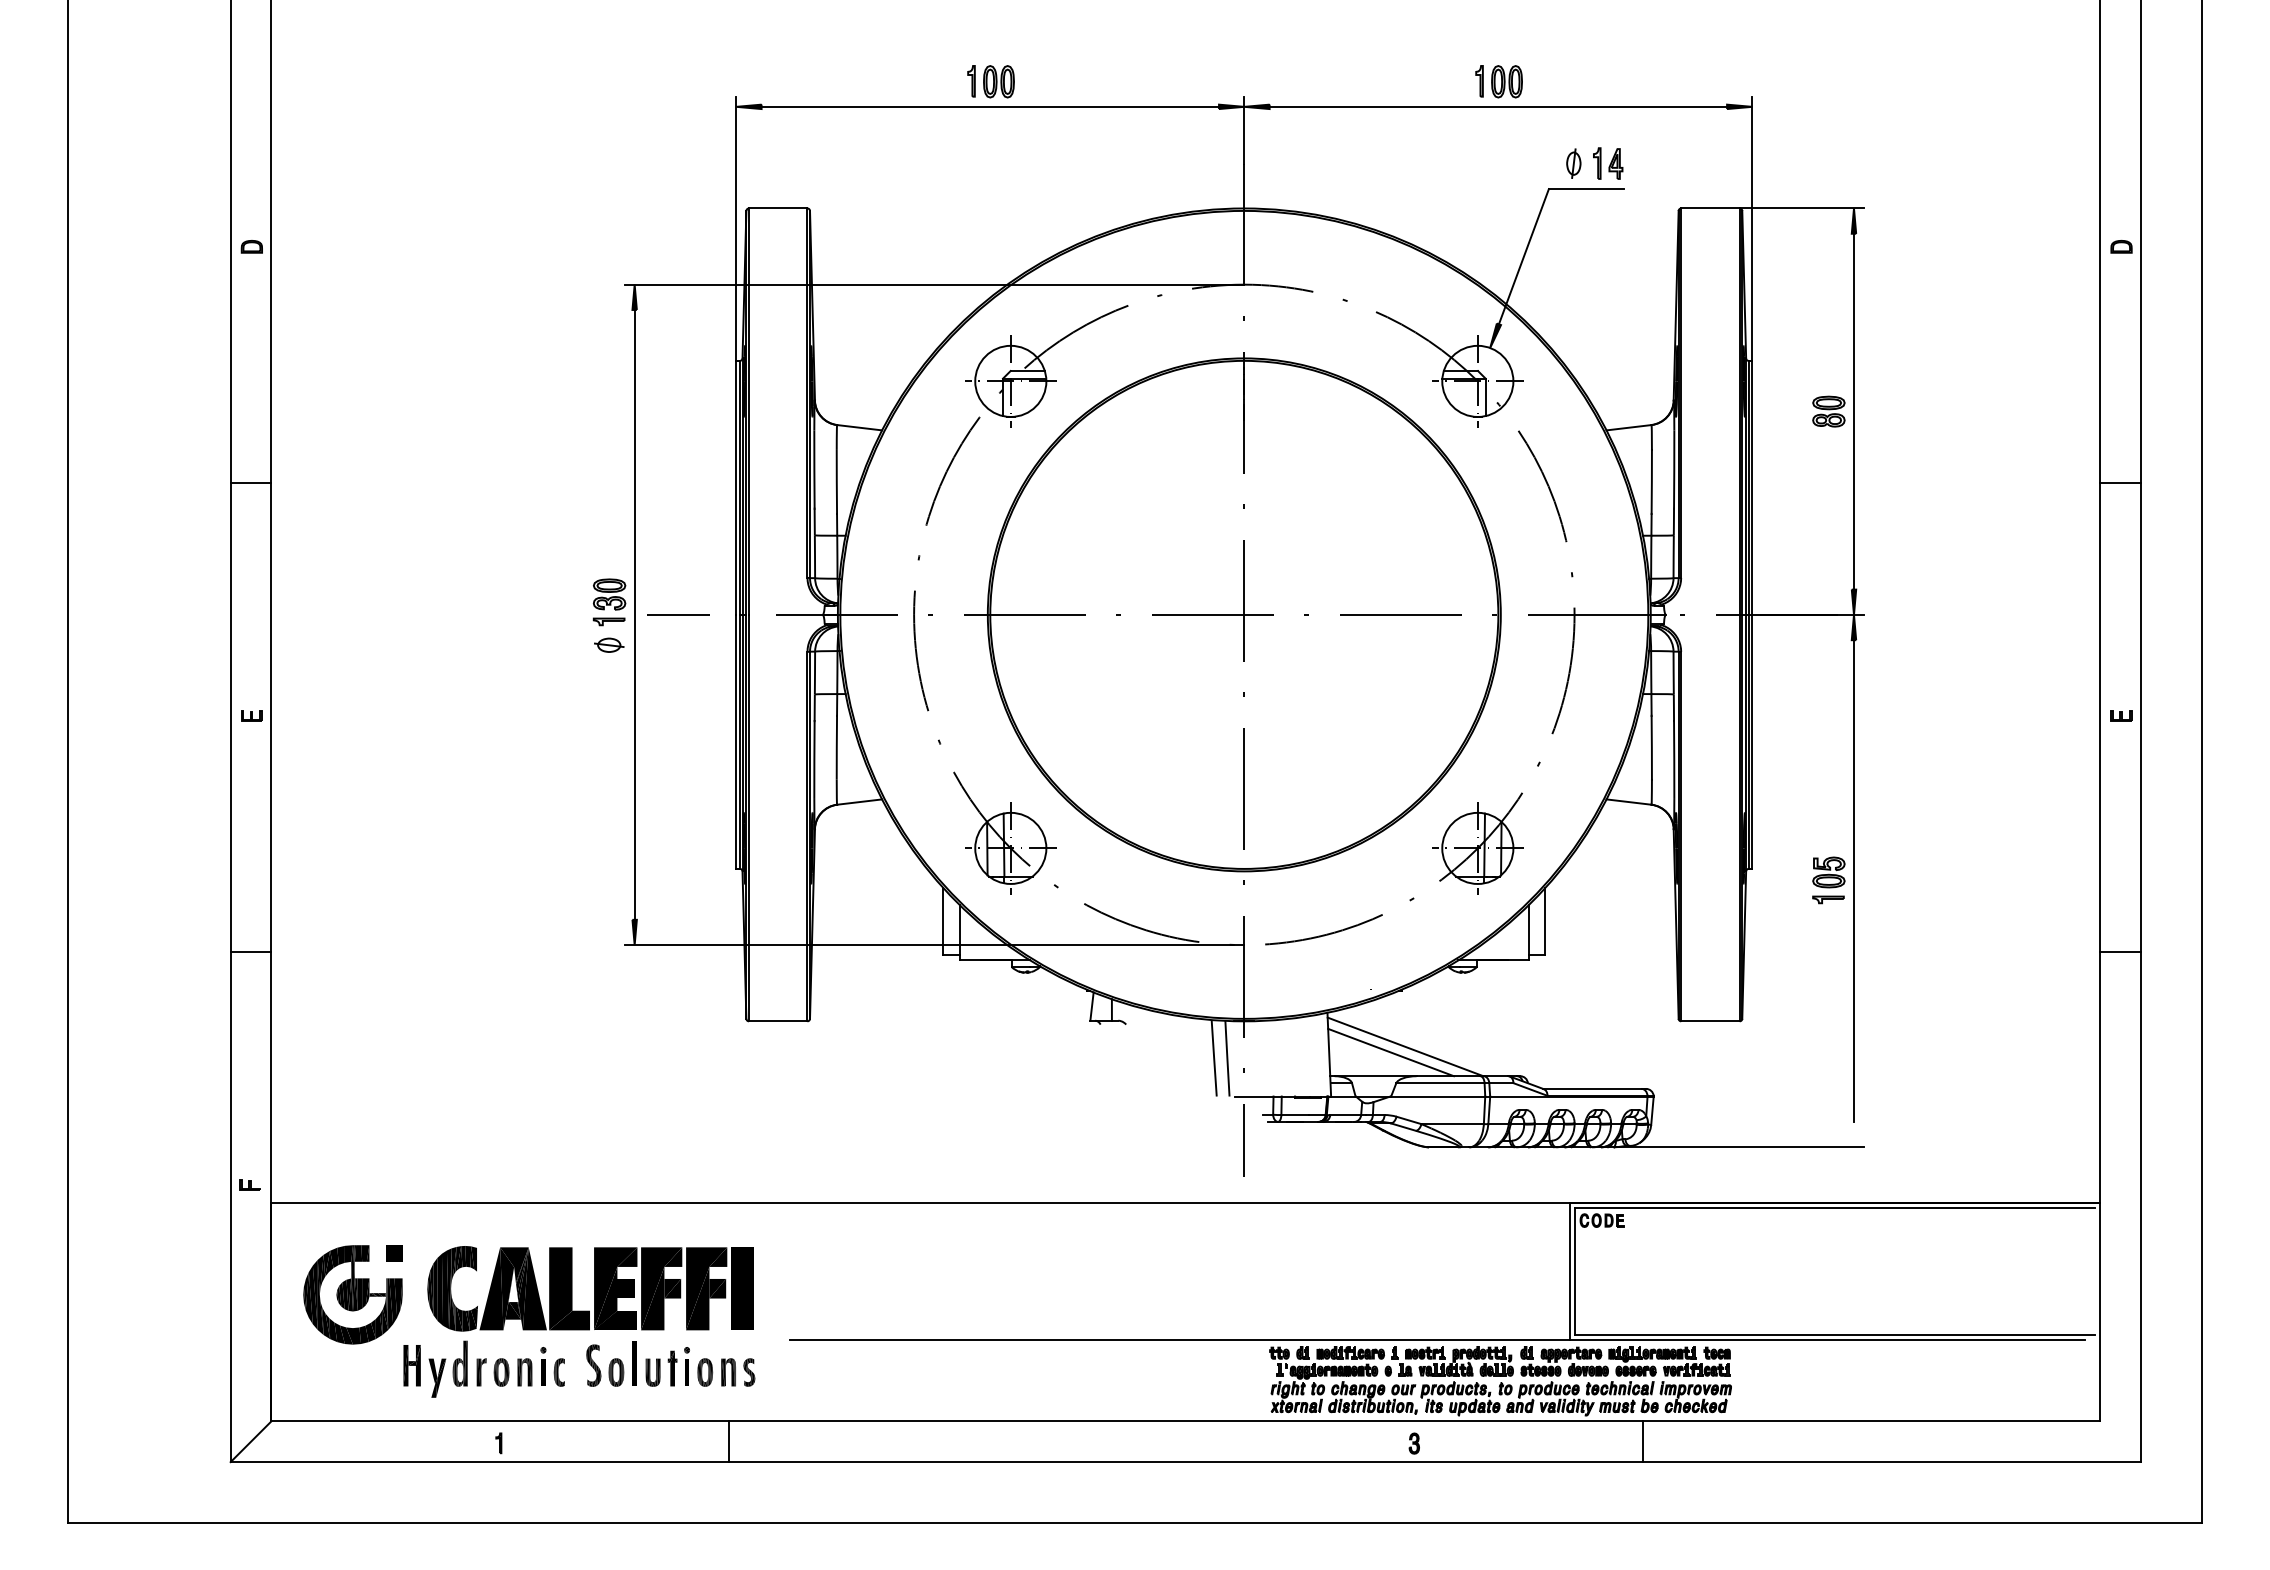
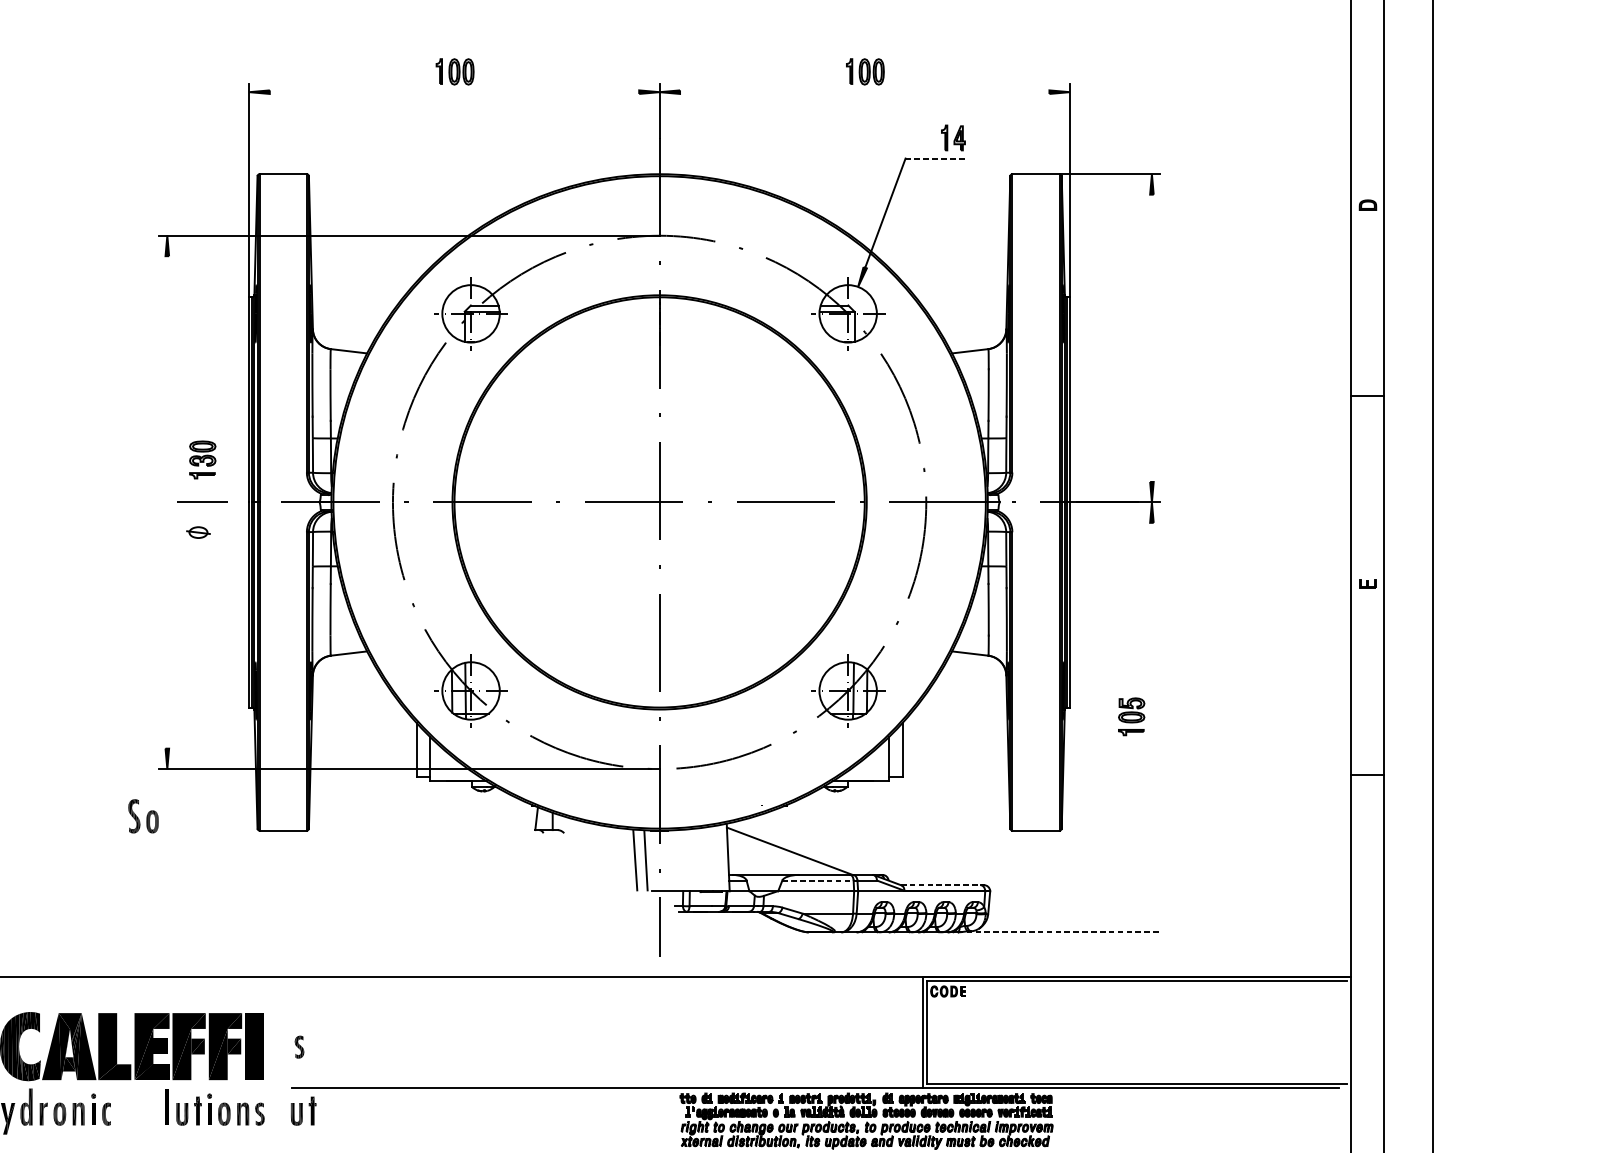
line: (990, 106) -> (454, 91), removed
line: (1498, 106) -> (864, 91), removed
part: (1573, 163) -> (925, 137), removed
line: (1586, 189) -> (935, 158), solid -> dashed
part: (1828, 411) -> (1131, 338), removed
line: (1853, 411) -> (1151, 338), removed
part: (609, 602) -> (202, 460), moved
line: (634, 614) -> (167, 502), removed
part: (609, 644) -> (198, 531), moved
line: (1853, 881) -> (1151, 717), removed
line: (1390, 1052) -> (777, 855), removed
line: (1440, 1083) -> (818, 880), solid -> dashed
line: (1592, 1088) -> (940, 884), solid -> dashed
line: (1739, 1147) -> (1059, 932), solid -> dashed
part: (798, 1289) -> (299, 1047), added
part: (605, 1365) -> (143, 816), moved
part: (803, 1368) -> (303, 1110), added

